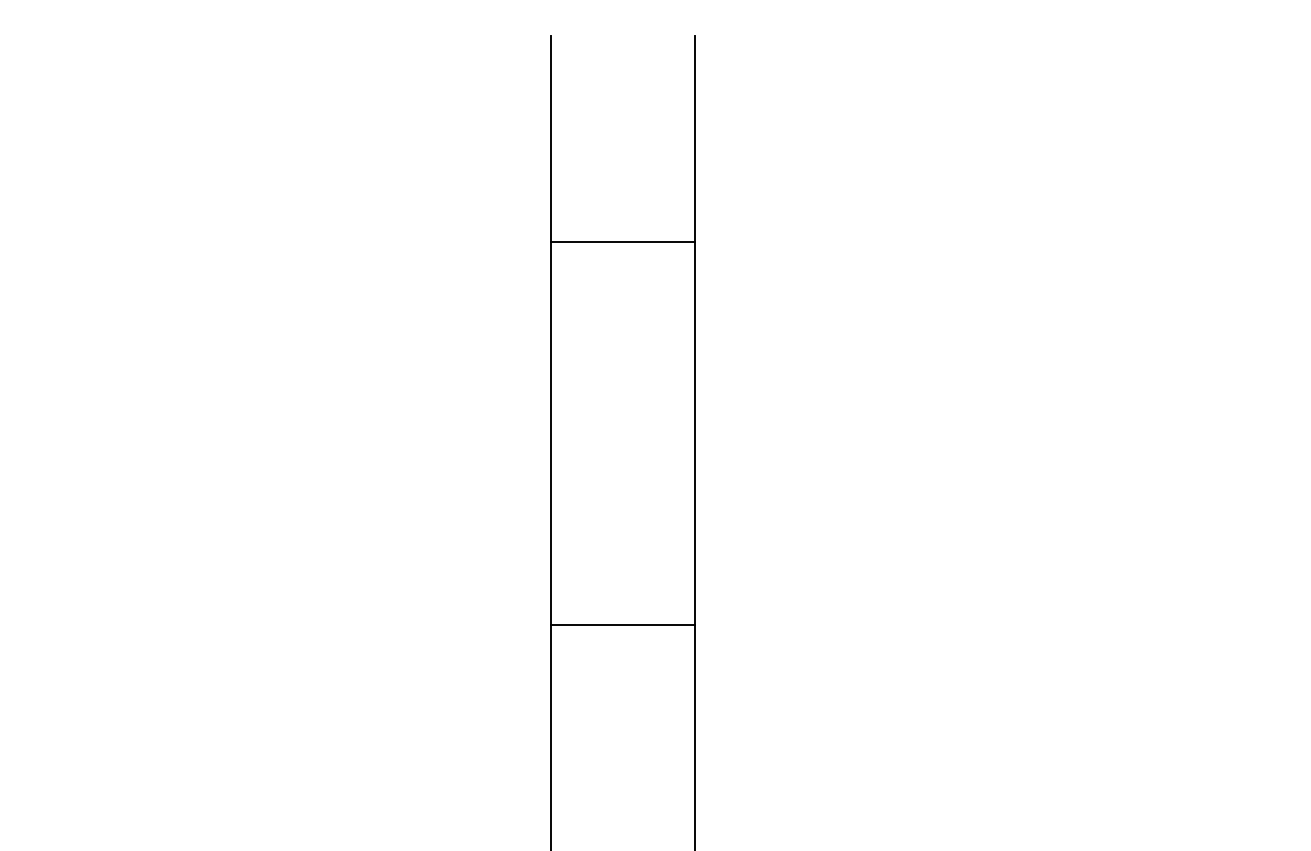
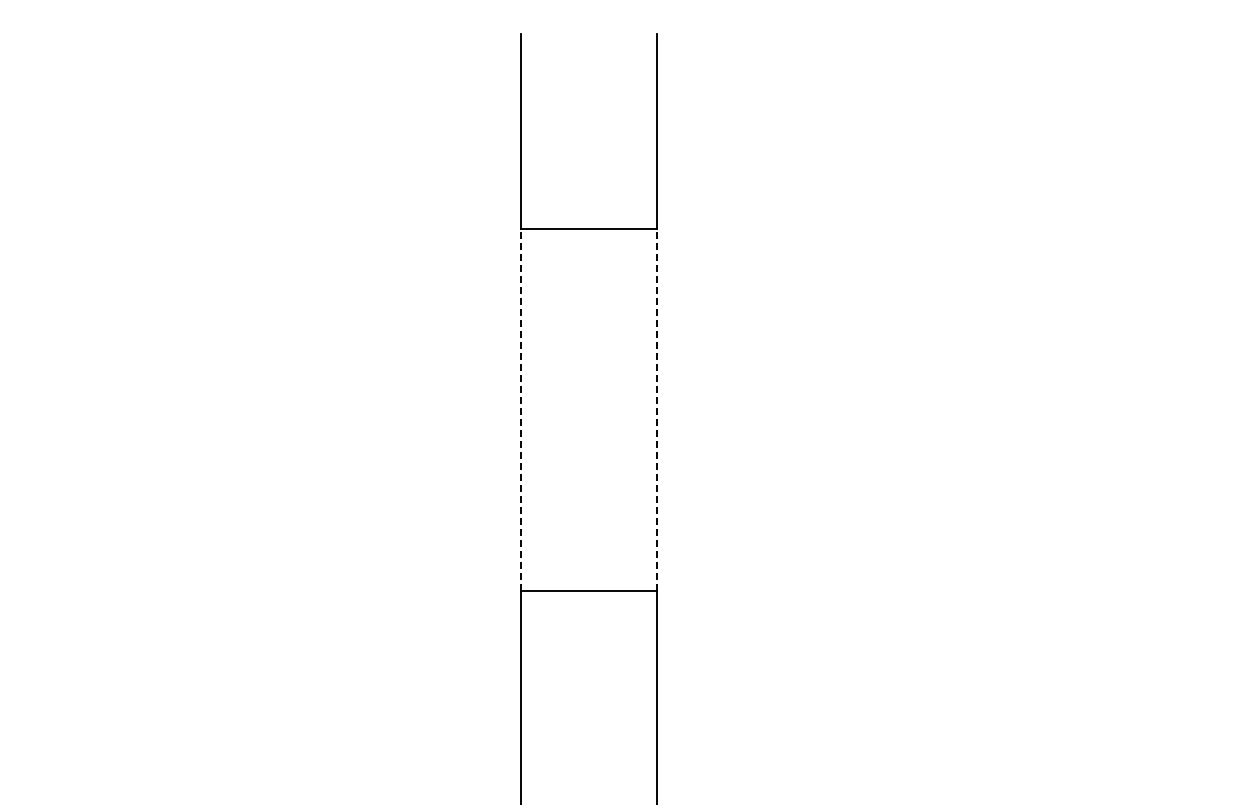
line: (551, 432) -> (521, 409), solid -> dashed
line: (695, 432) -> (657, 409), solid -> dashed

